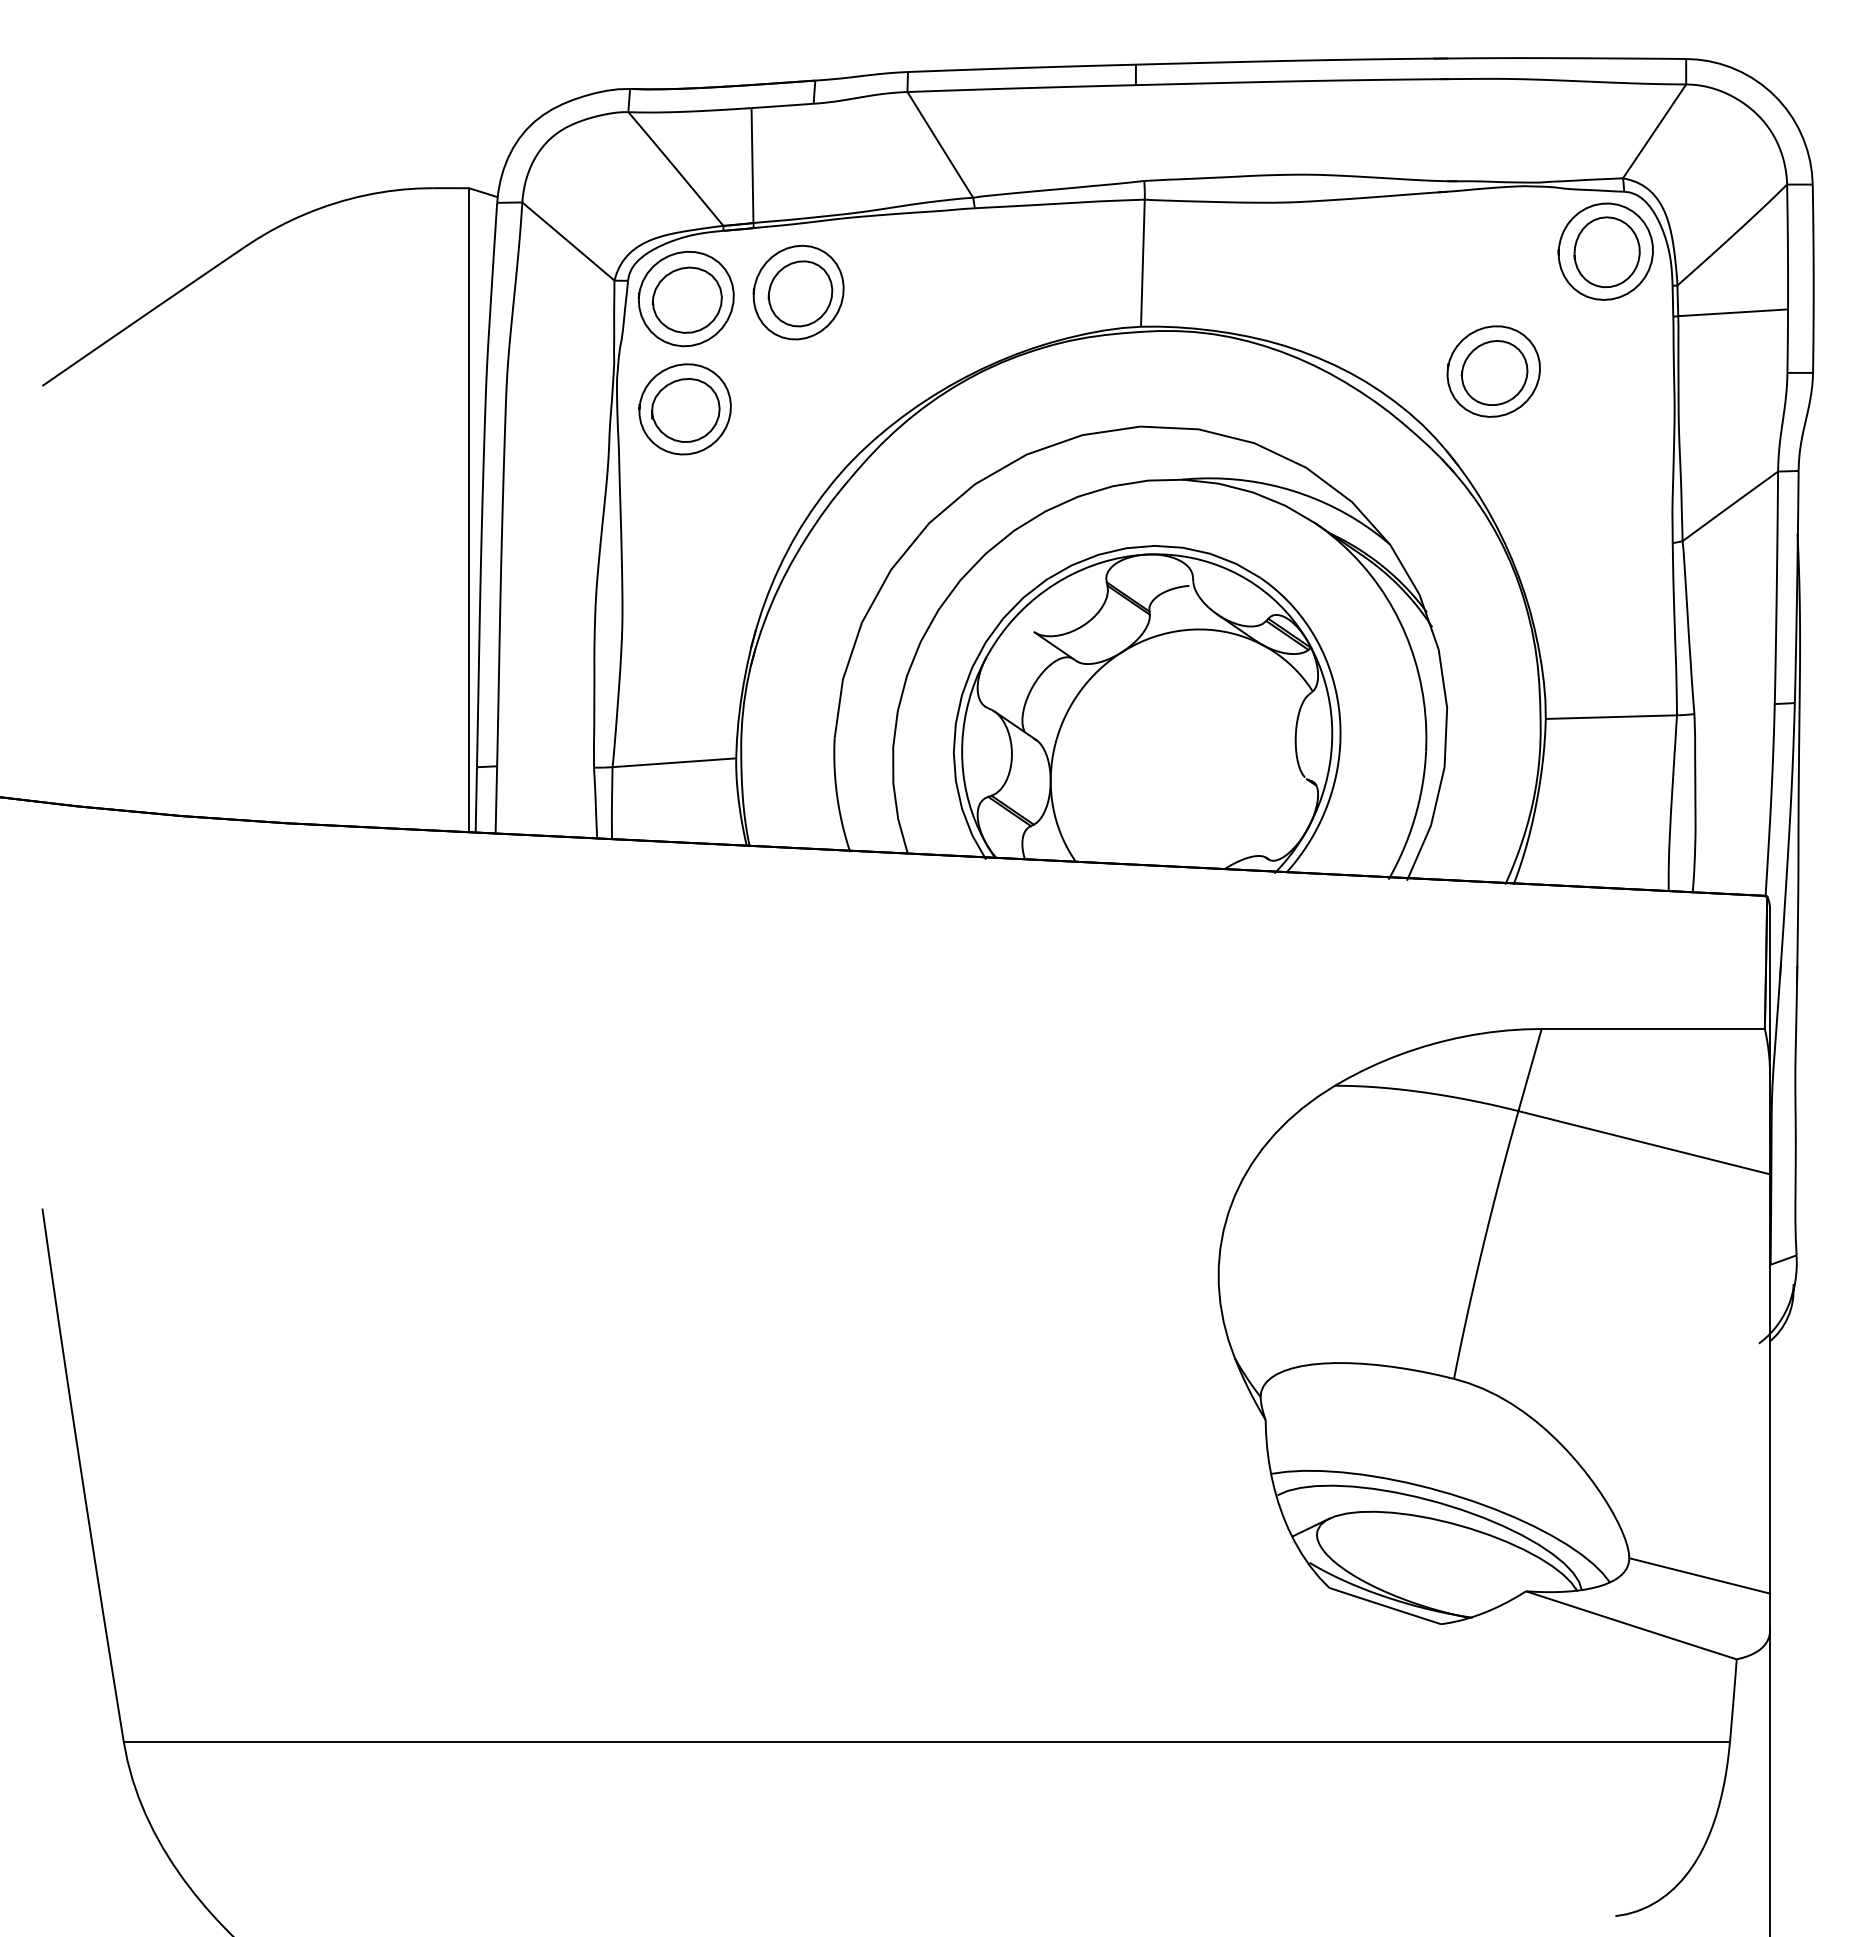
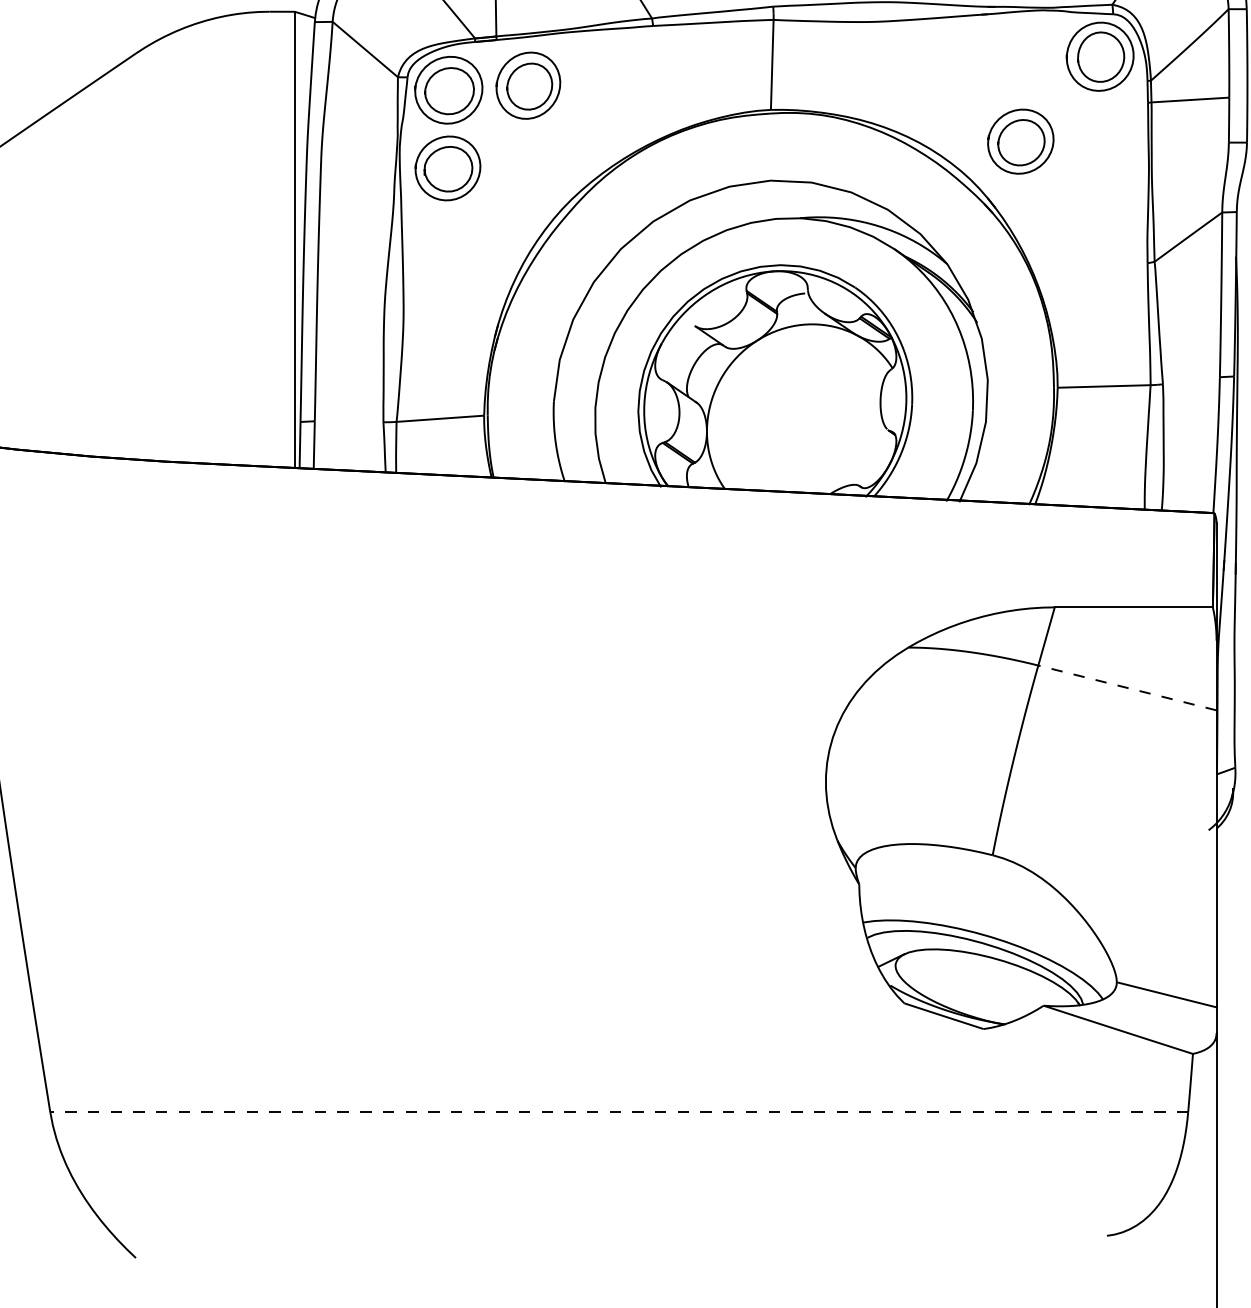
line: (1644, 1142) -> (1127, 687), solid -> dashed
line: (926, 1741) -> (618, 1112), solid -> dashed

